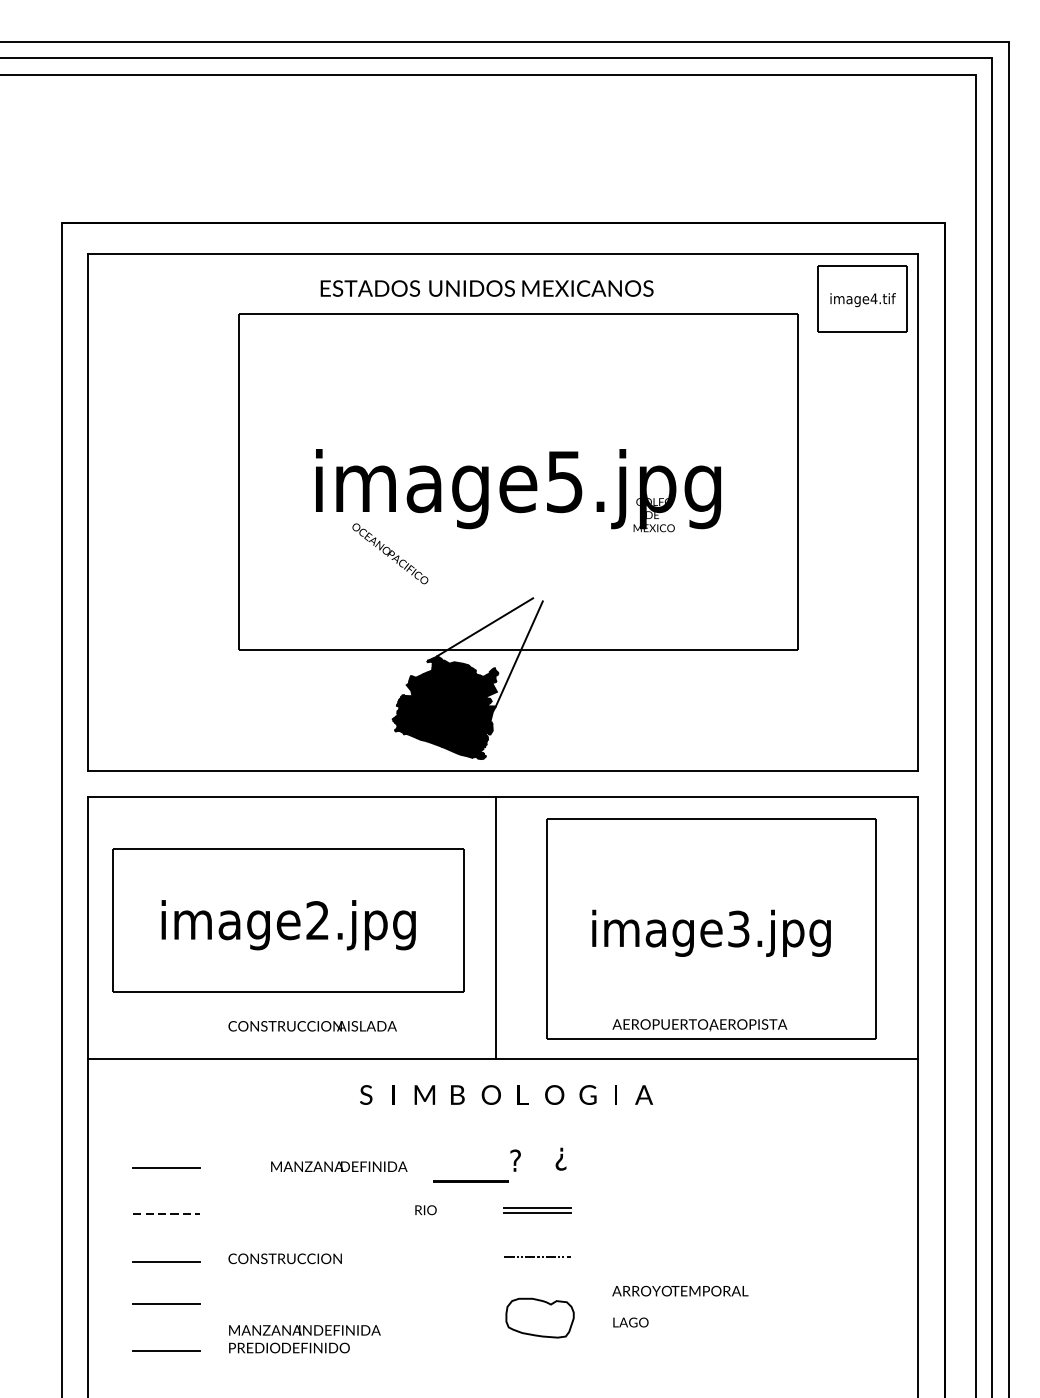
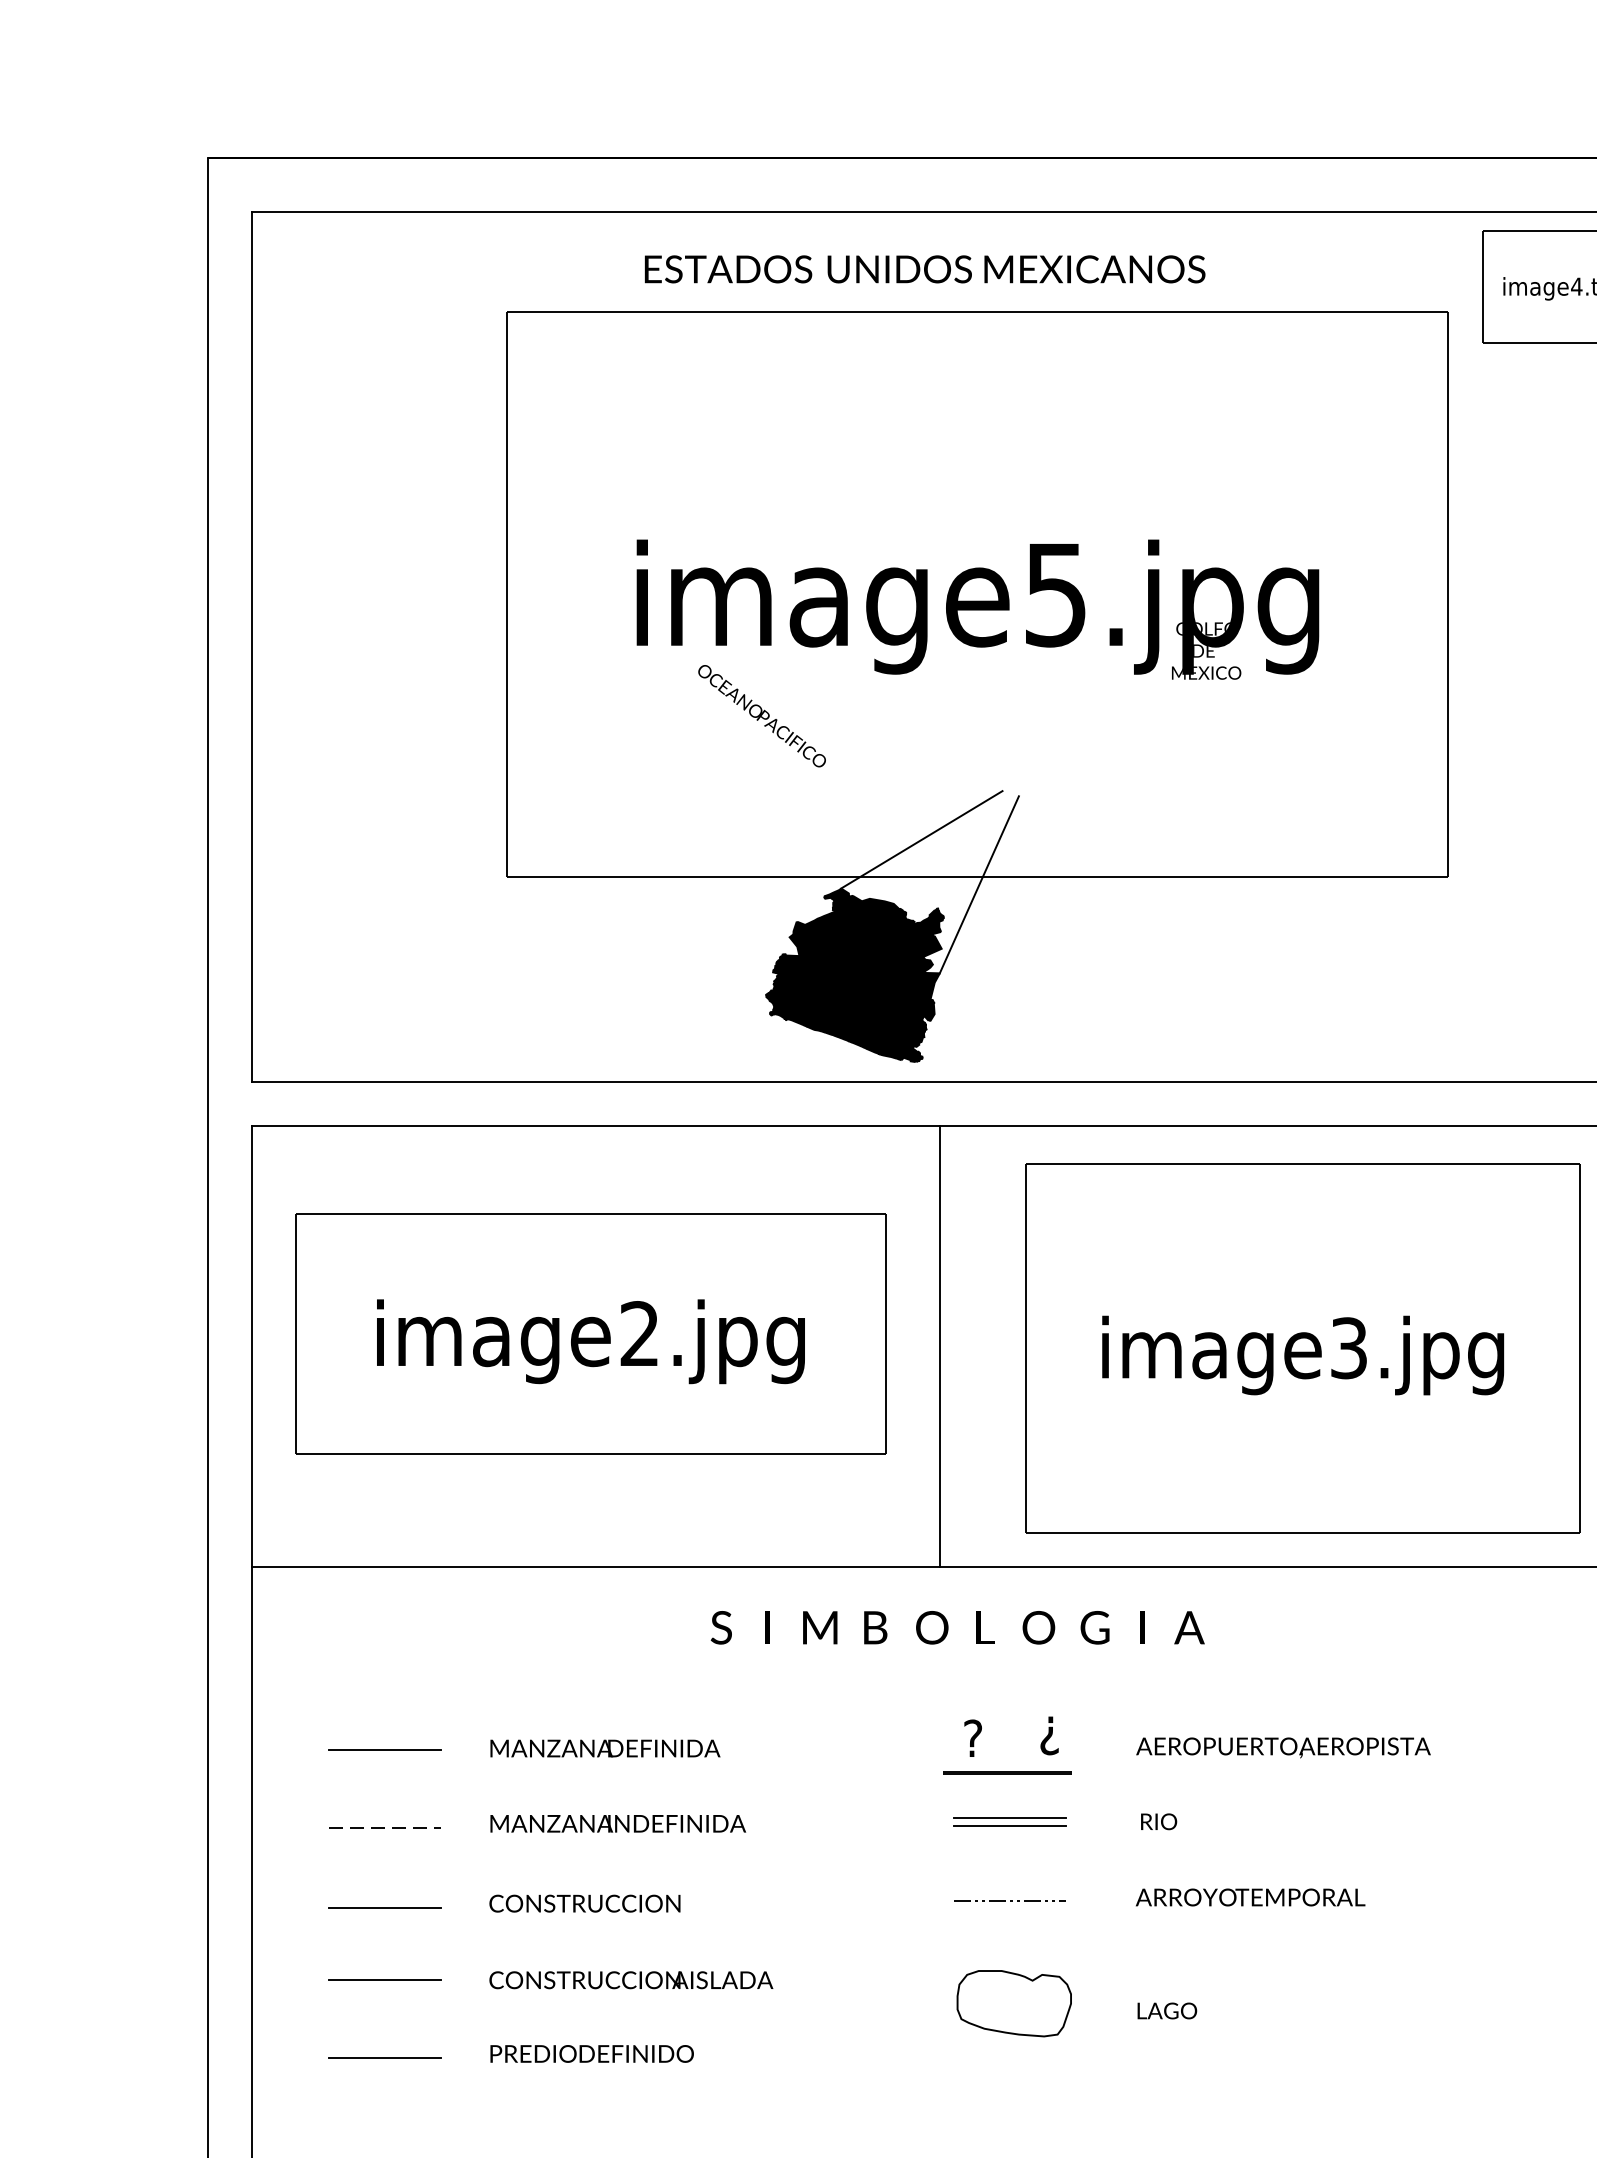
text: (699, 1025) -> (1282, 1748), moved
text: (312, 1026) -> (630, 1980), moved
text: (339, 1166) -> (605, 1748), moved
line: (470, 1181) -> (1006, 1773), moved
text: (425, 1210) -> (1158, 1822), moved
text: (680, 1290) -> (1250, 1896), moved
text: (304, 1330) -> (617, 1823), moved

